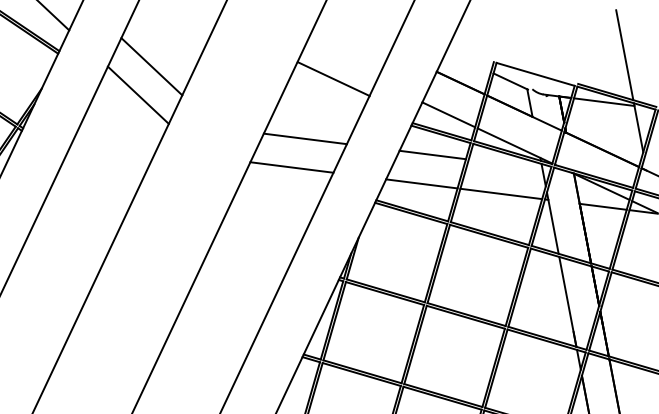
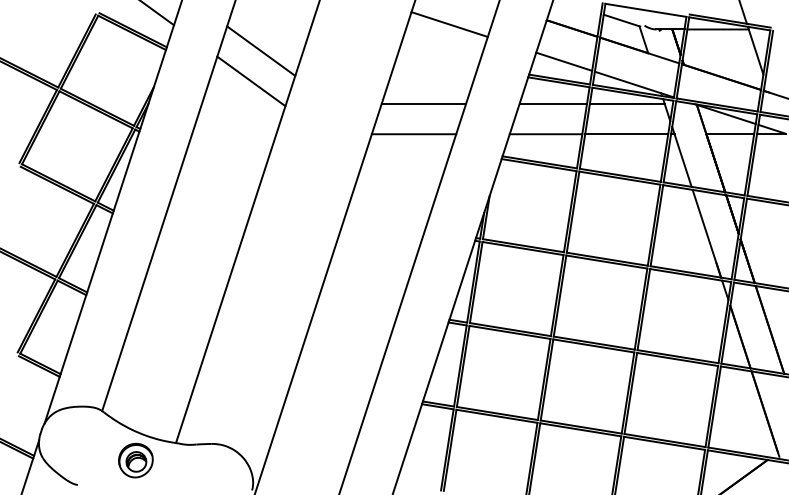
line: (333, 79) -> (449, 24), moved
line: (504, 163) -> (626, 103), added

